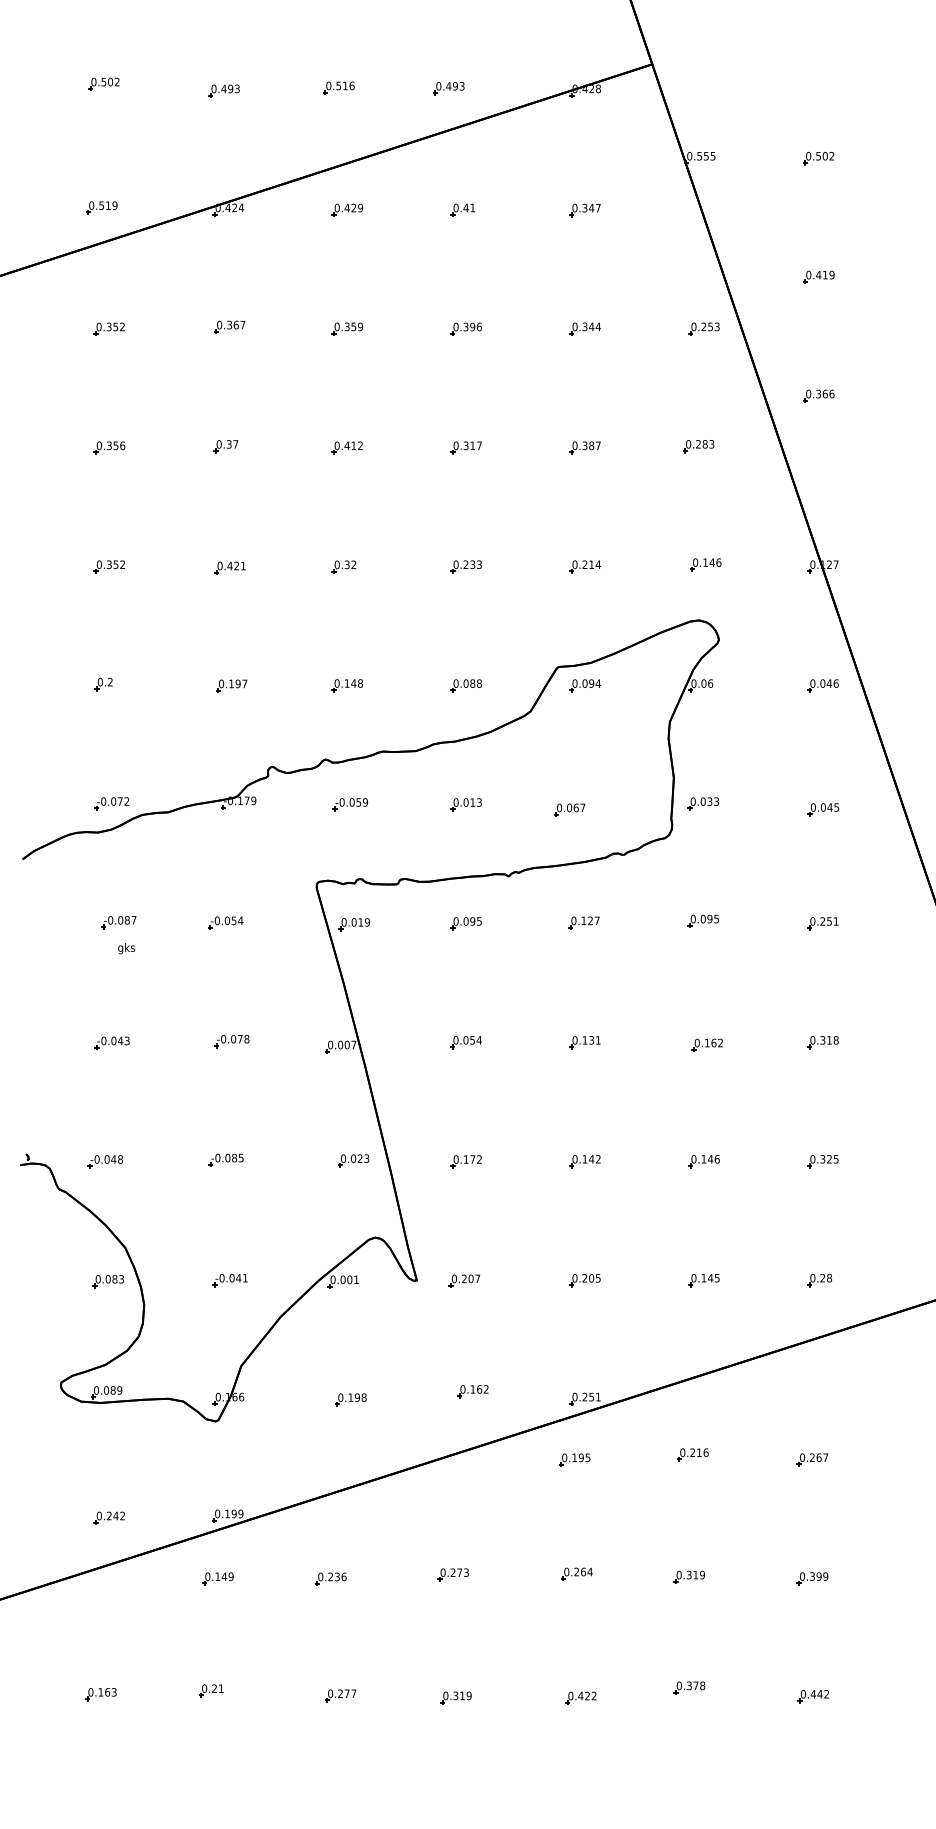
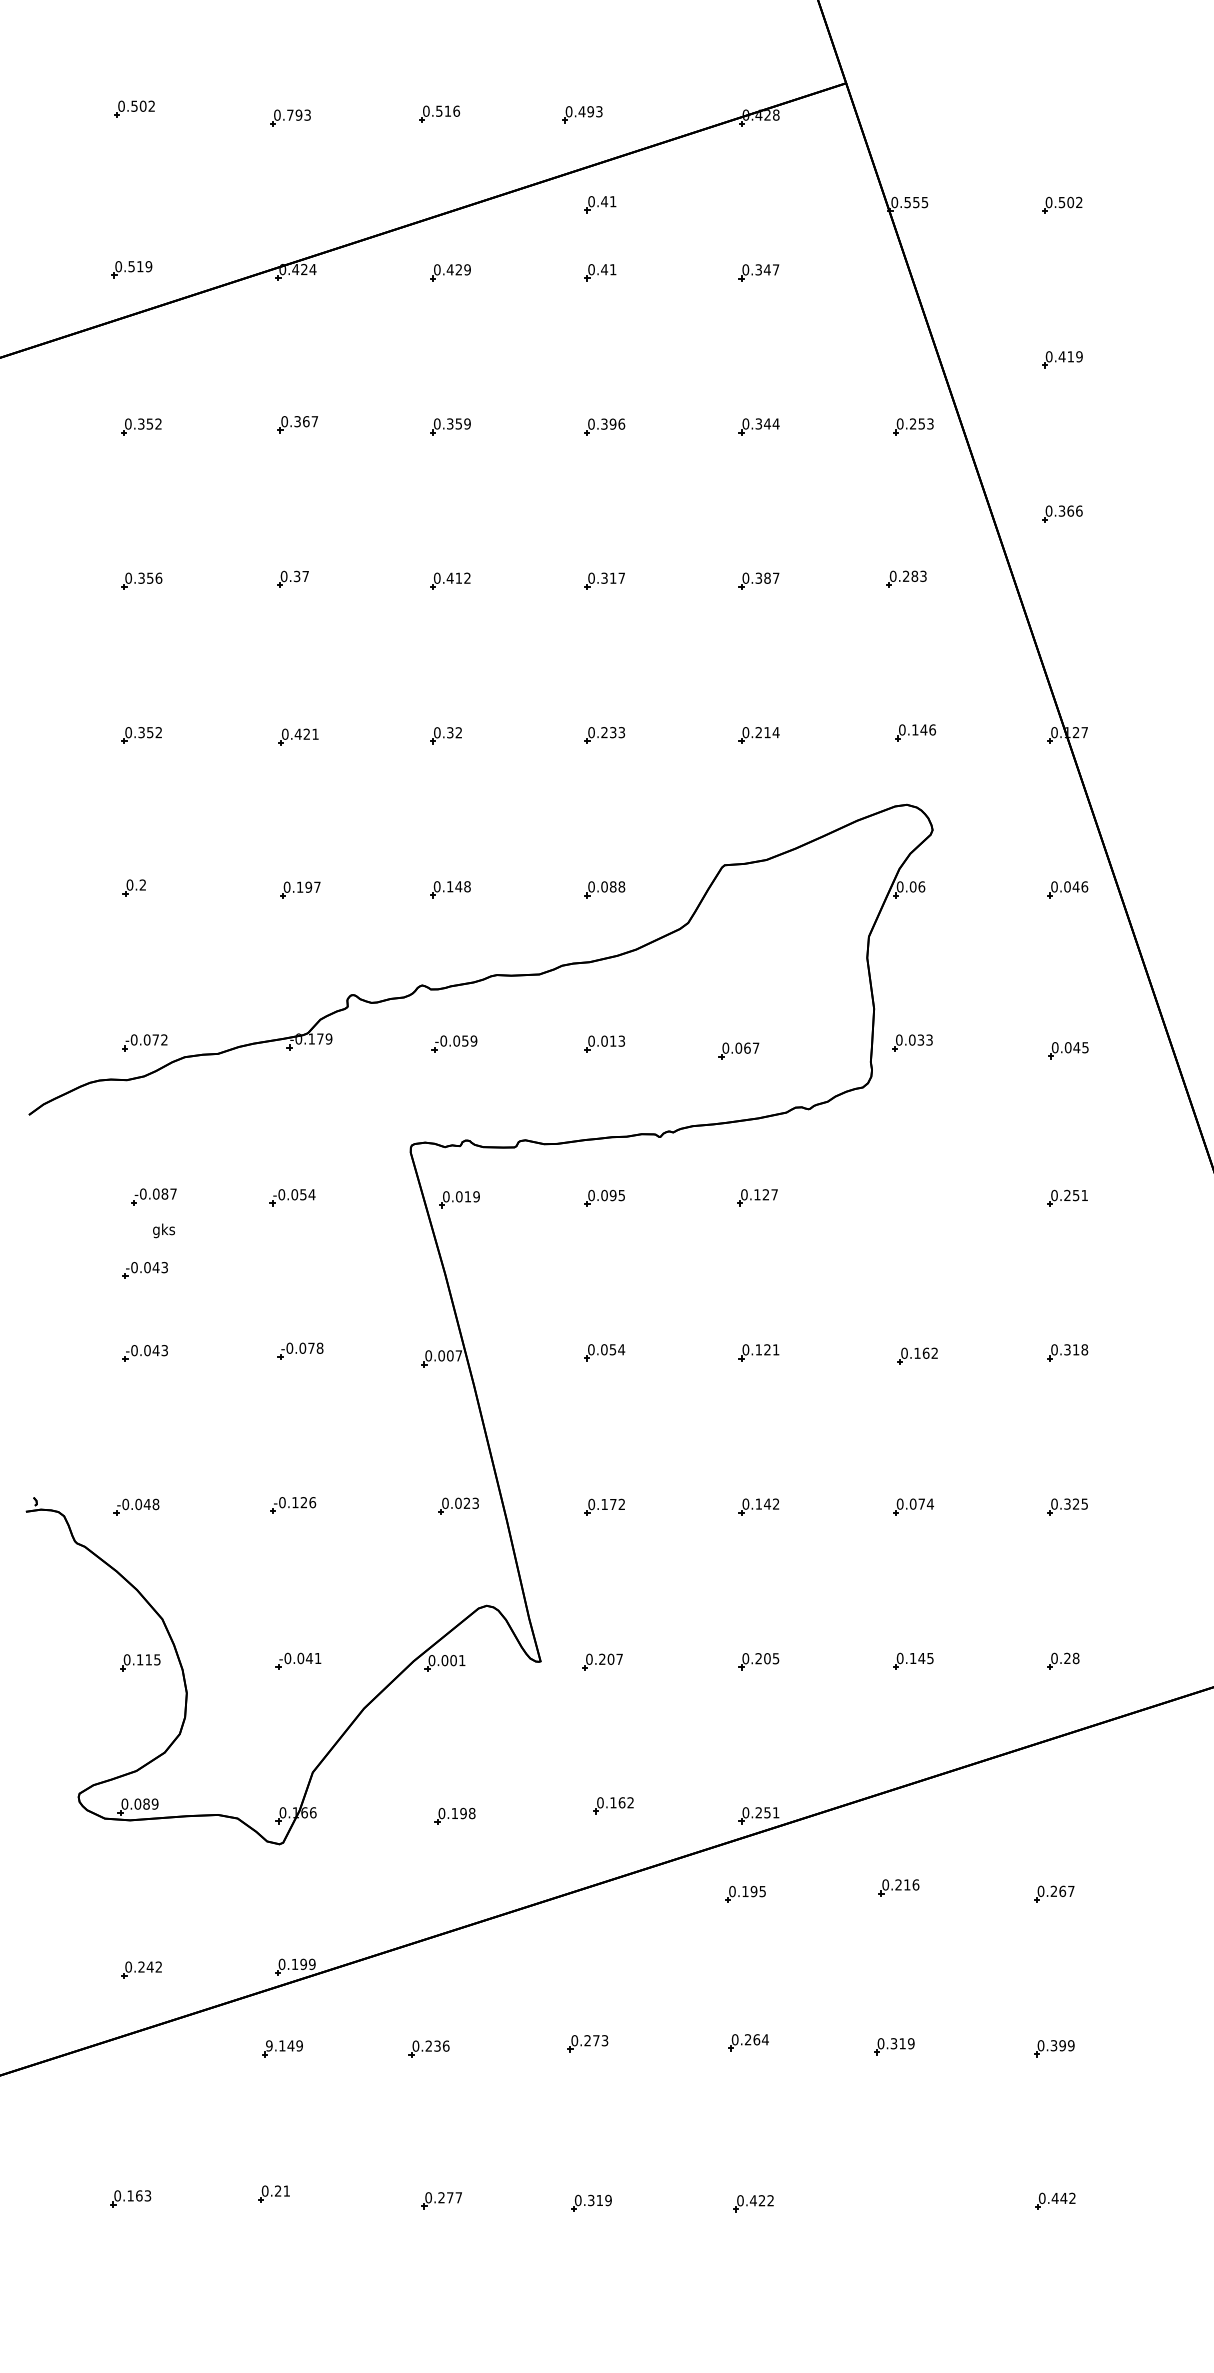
text: (223, 88) -> (289, 114), 0.493 -> 0.793
part: (462, 157) -> (600, 204), added
part: (584, 685) -> (758, 889), removed
part: (703, 920) -> (912, 1194), removed
part: (111, 979) -> (144, 1270), added
text: (591, 1040) -> (767, 1350), 0.131 -> 0.121
text: (234, 1158) -> (304, 1502), -0.085 -> -0.126
text: (710, 1158) -> (921, 1503), 0.146 -> 0.074
text: (114, 1278) -> (148, 1659), 0.083 -> 0.115
text: (207, 1576) -> (269, 2045), 0.149 -> 9.149
part: (689, 1687) -> (894, 2189), removed

